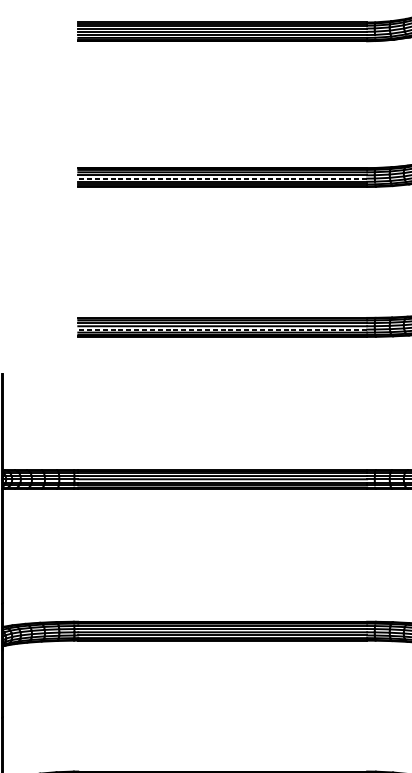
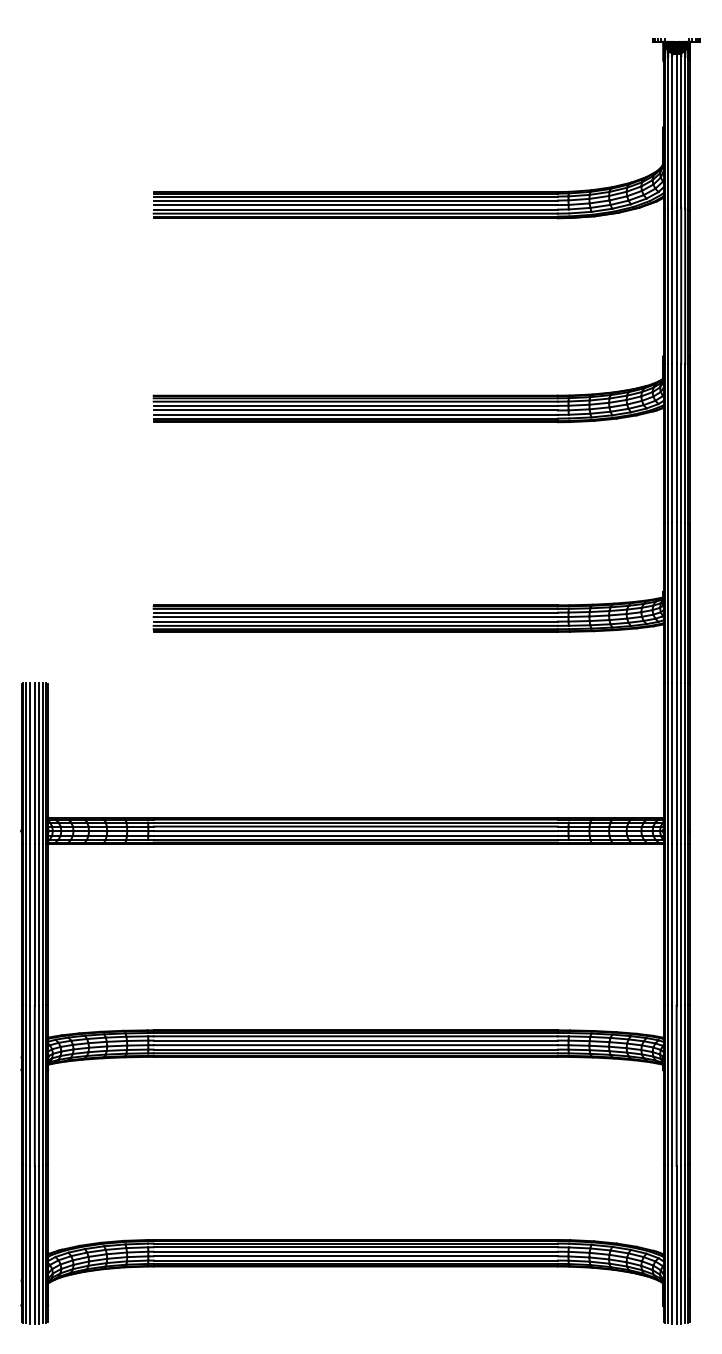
line: (222, 178) -> (355, 410), dashed -> solid
line: (222, 329) -> (355, 621), dashed -> solid

